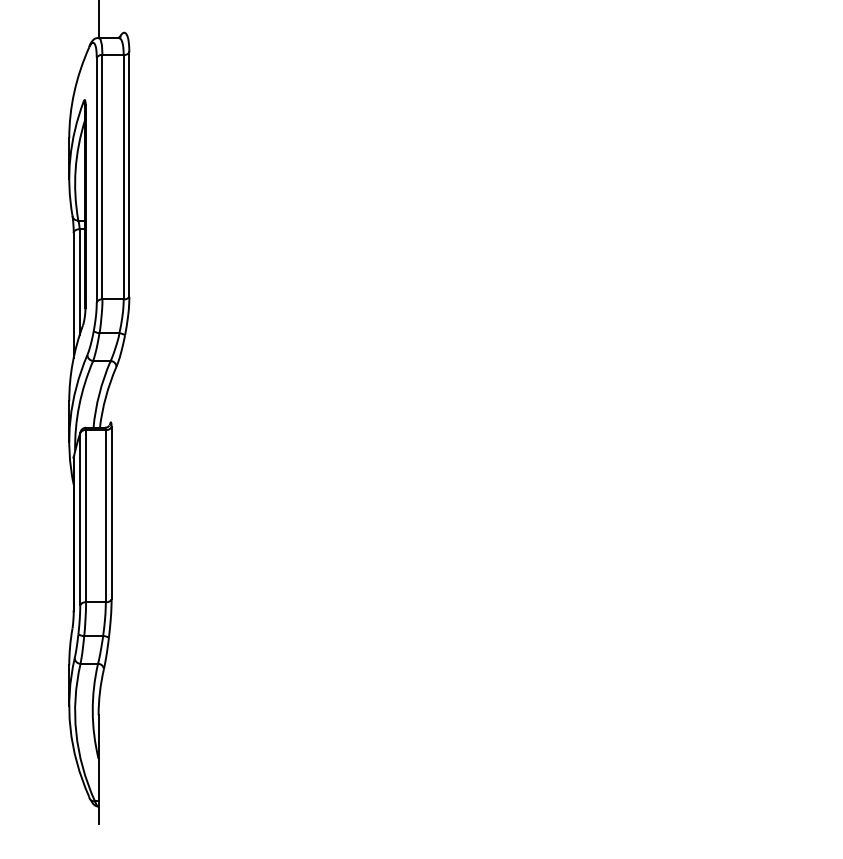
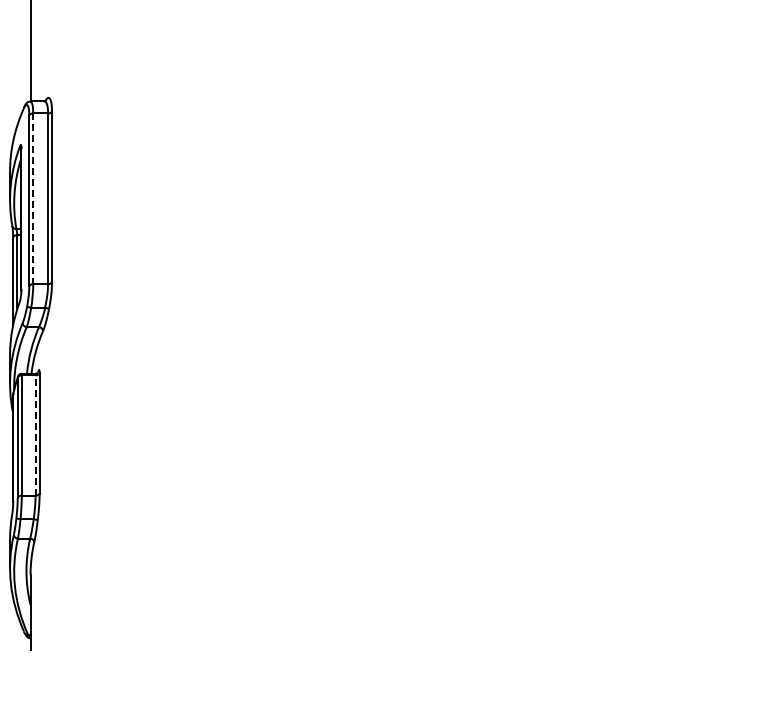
line: (102, 178) -> (33, 199), solid -> dashed
line: (105, 516) -> (35, 435), solid -> dashed

